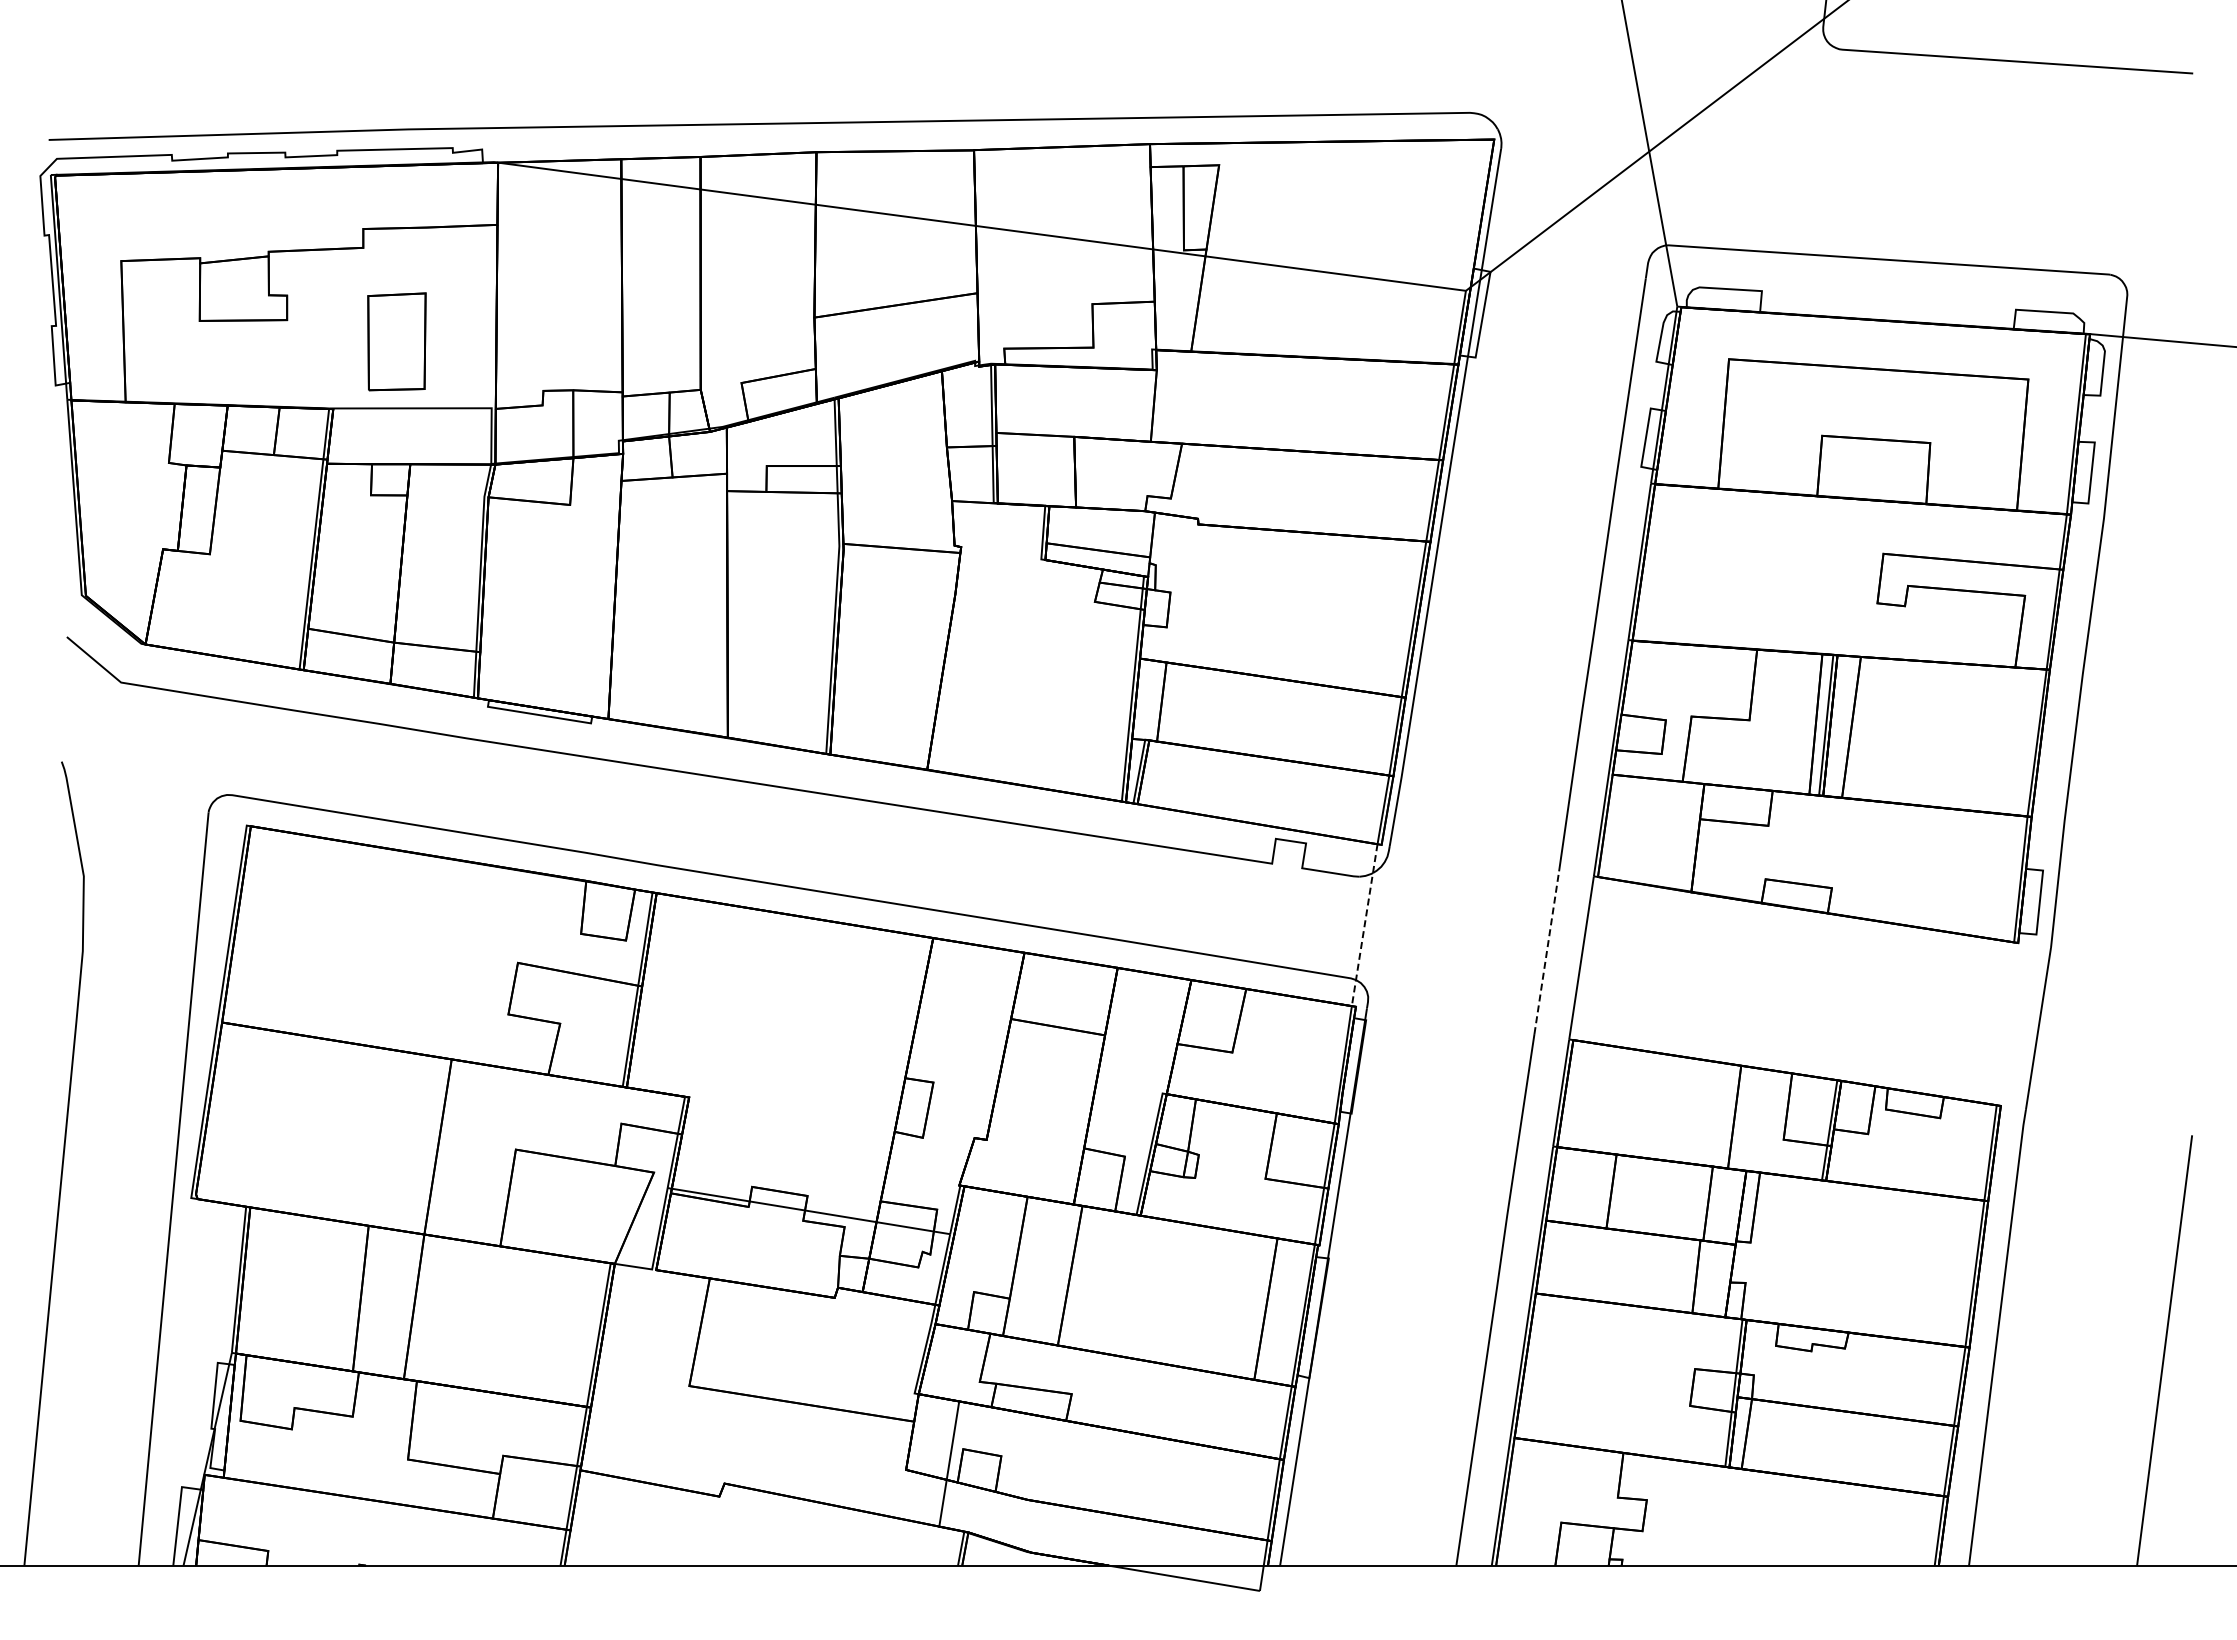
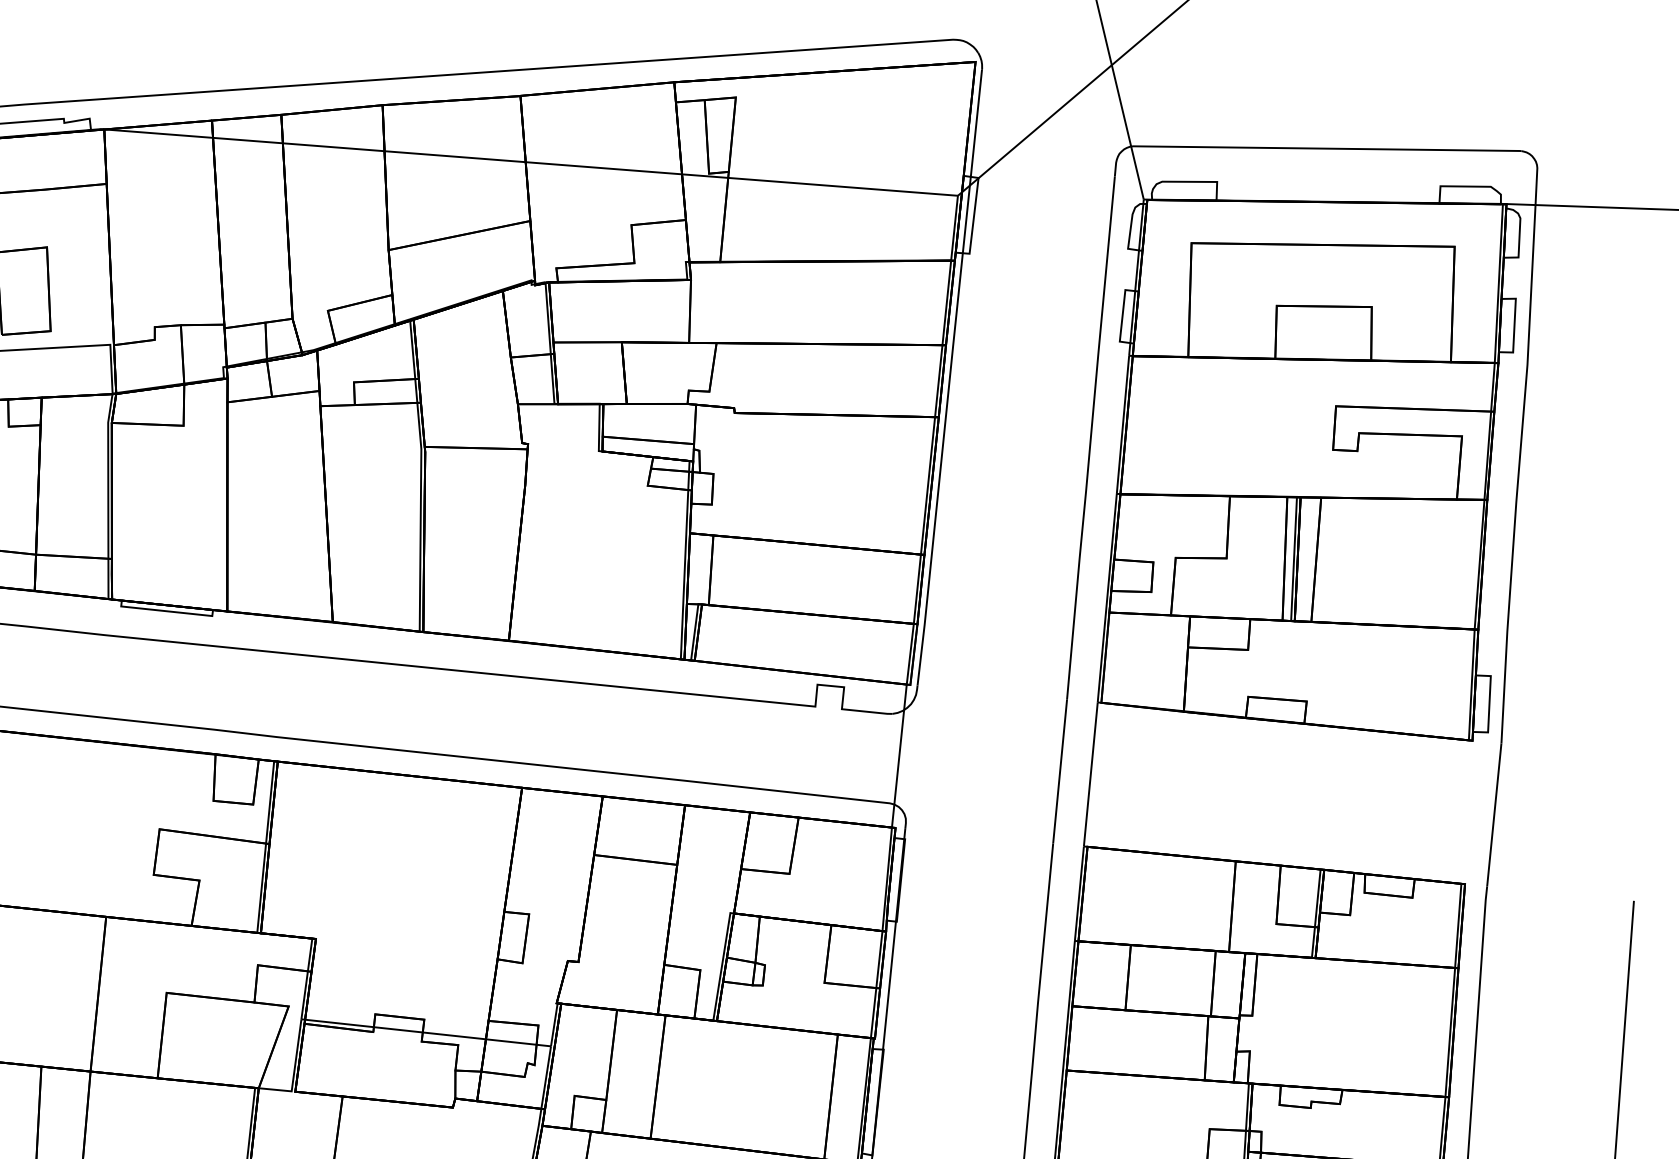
line: (1364, 925) -> (899, 756), dashed -> solid
line: (1546, 952) -> (1059, 771), dashed -> solid

